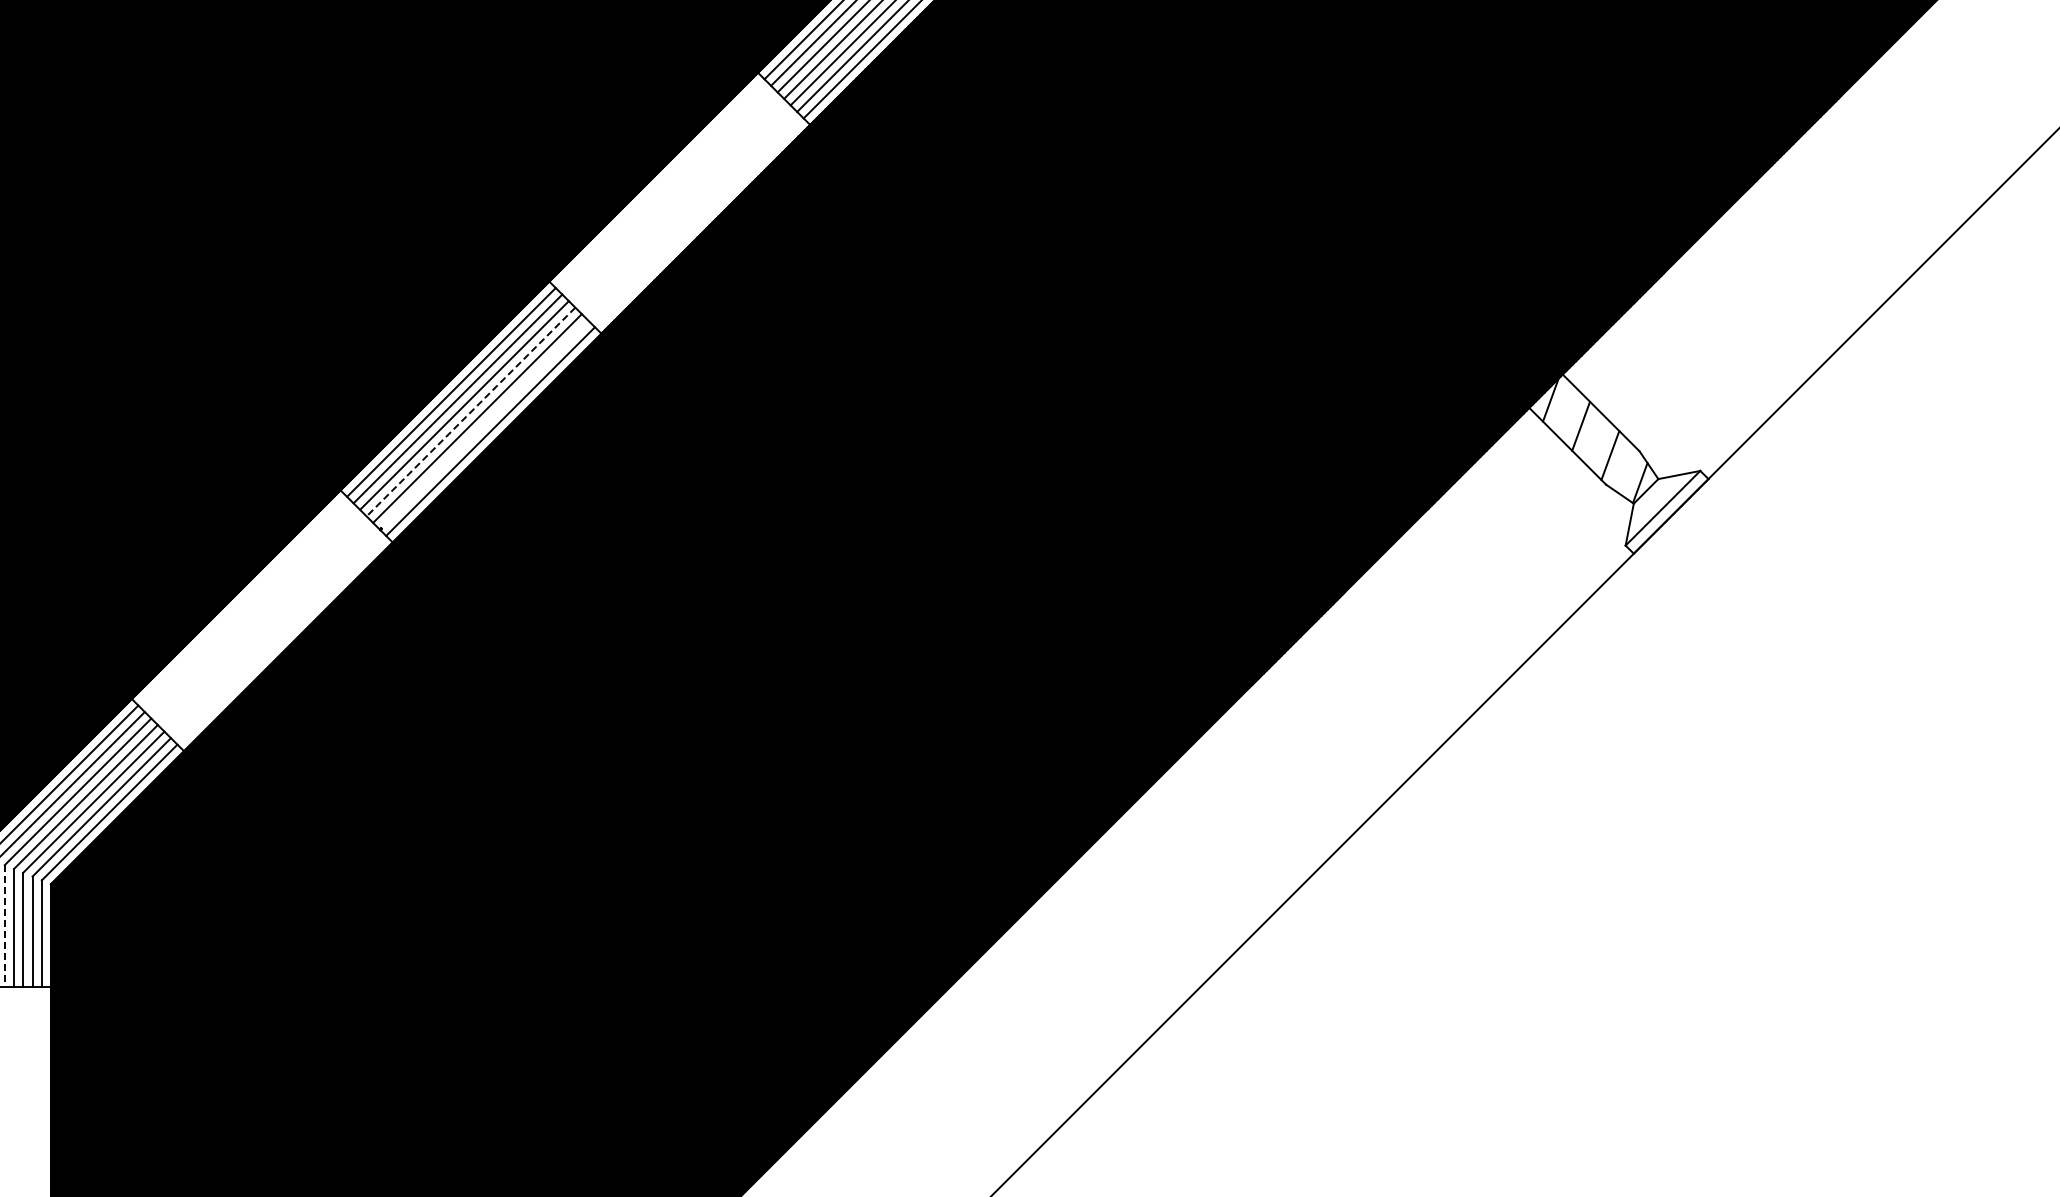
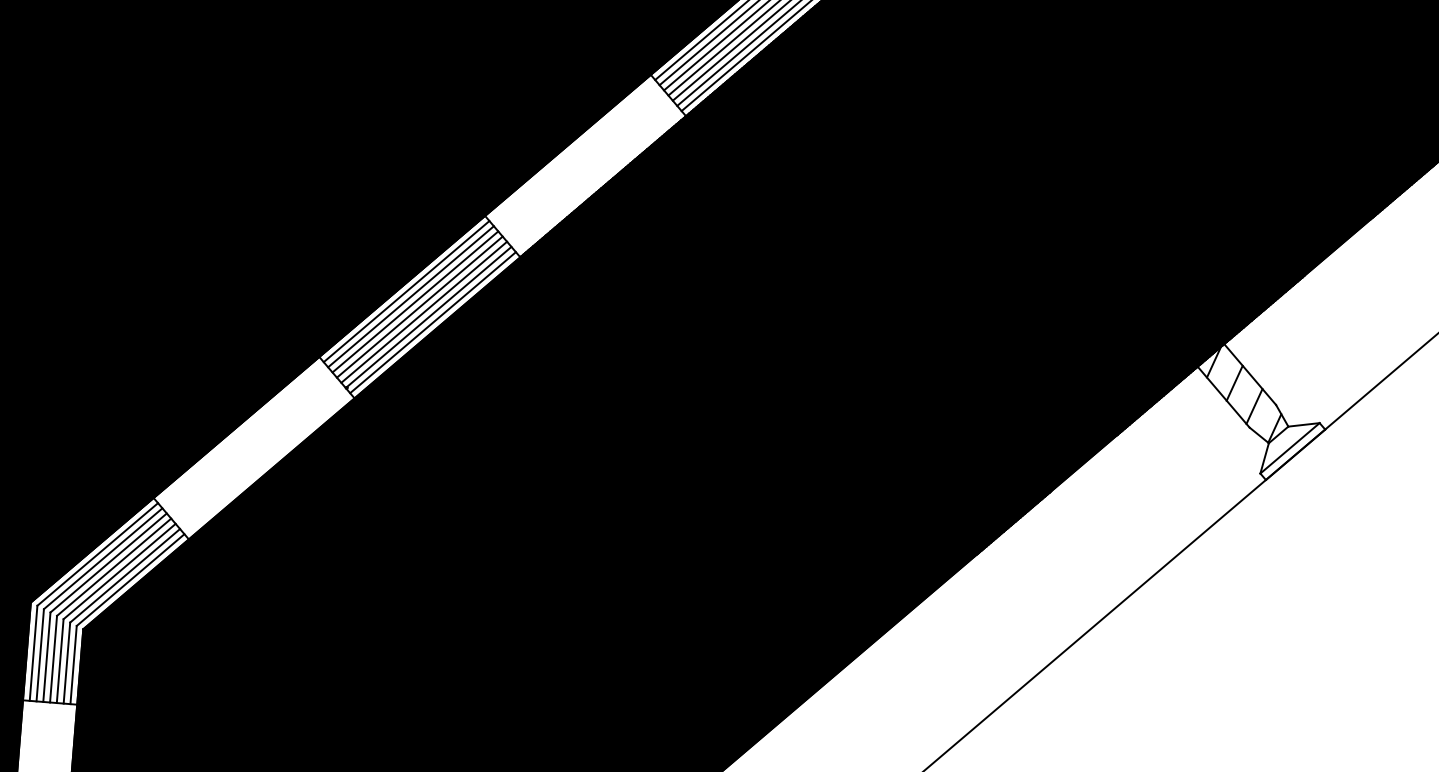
line: (471, 412) -> (420, 307), dashed -> solid
line: (483, 424) -> (428, 317), added
line: (4, 925) -> (46, 656), dashed -> solid

